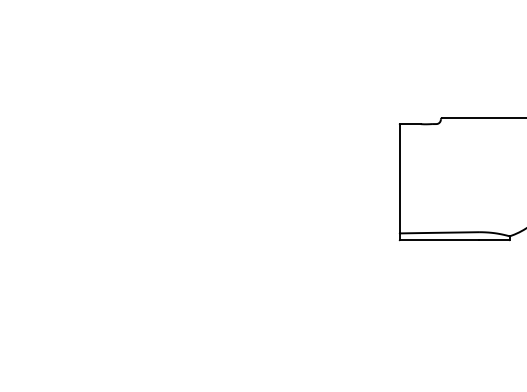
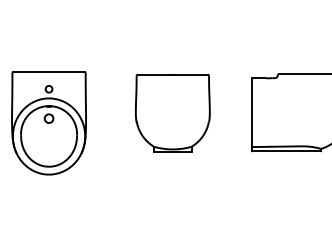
part: (273, 180) -> (172, 113), added
part: (77, 196) -> (48, 123), added

